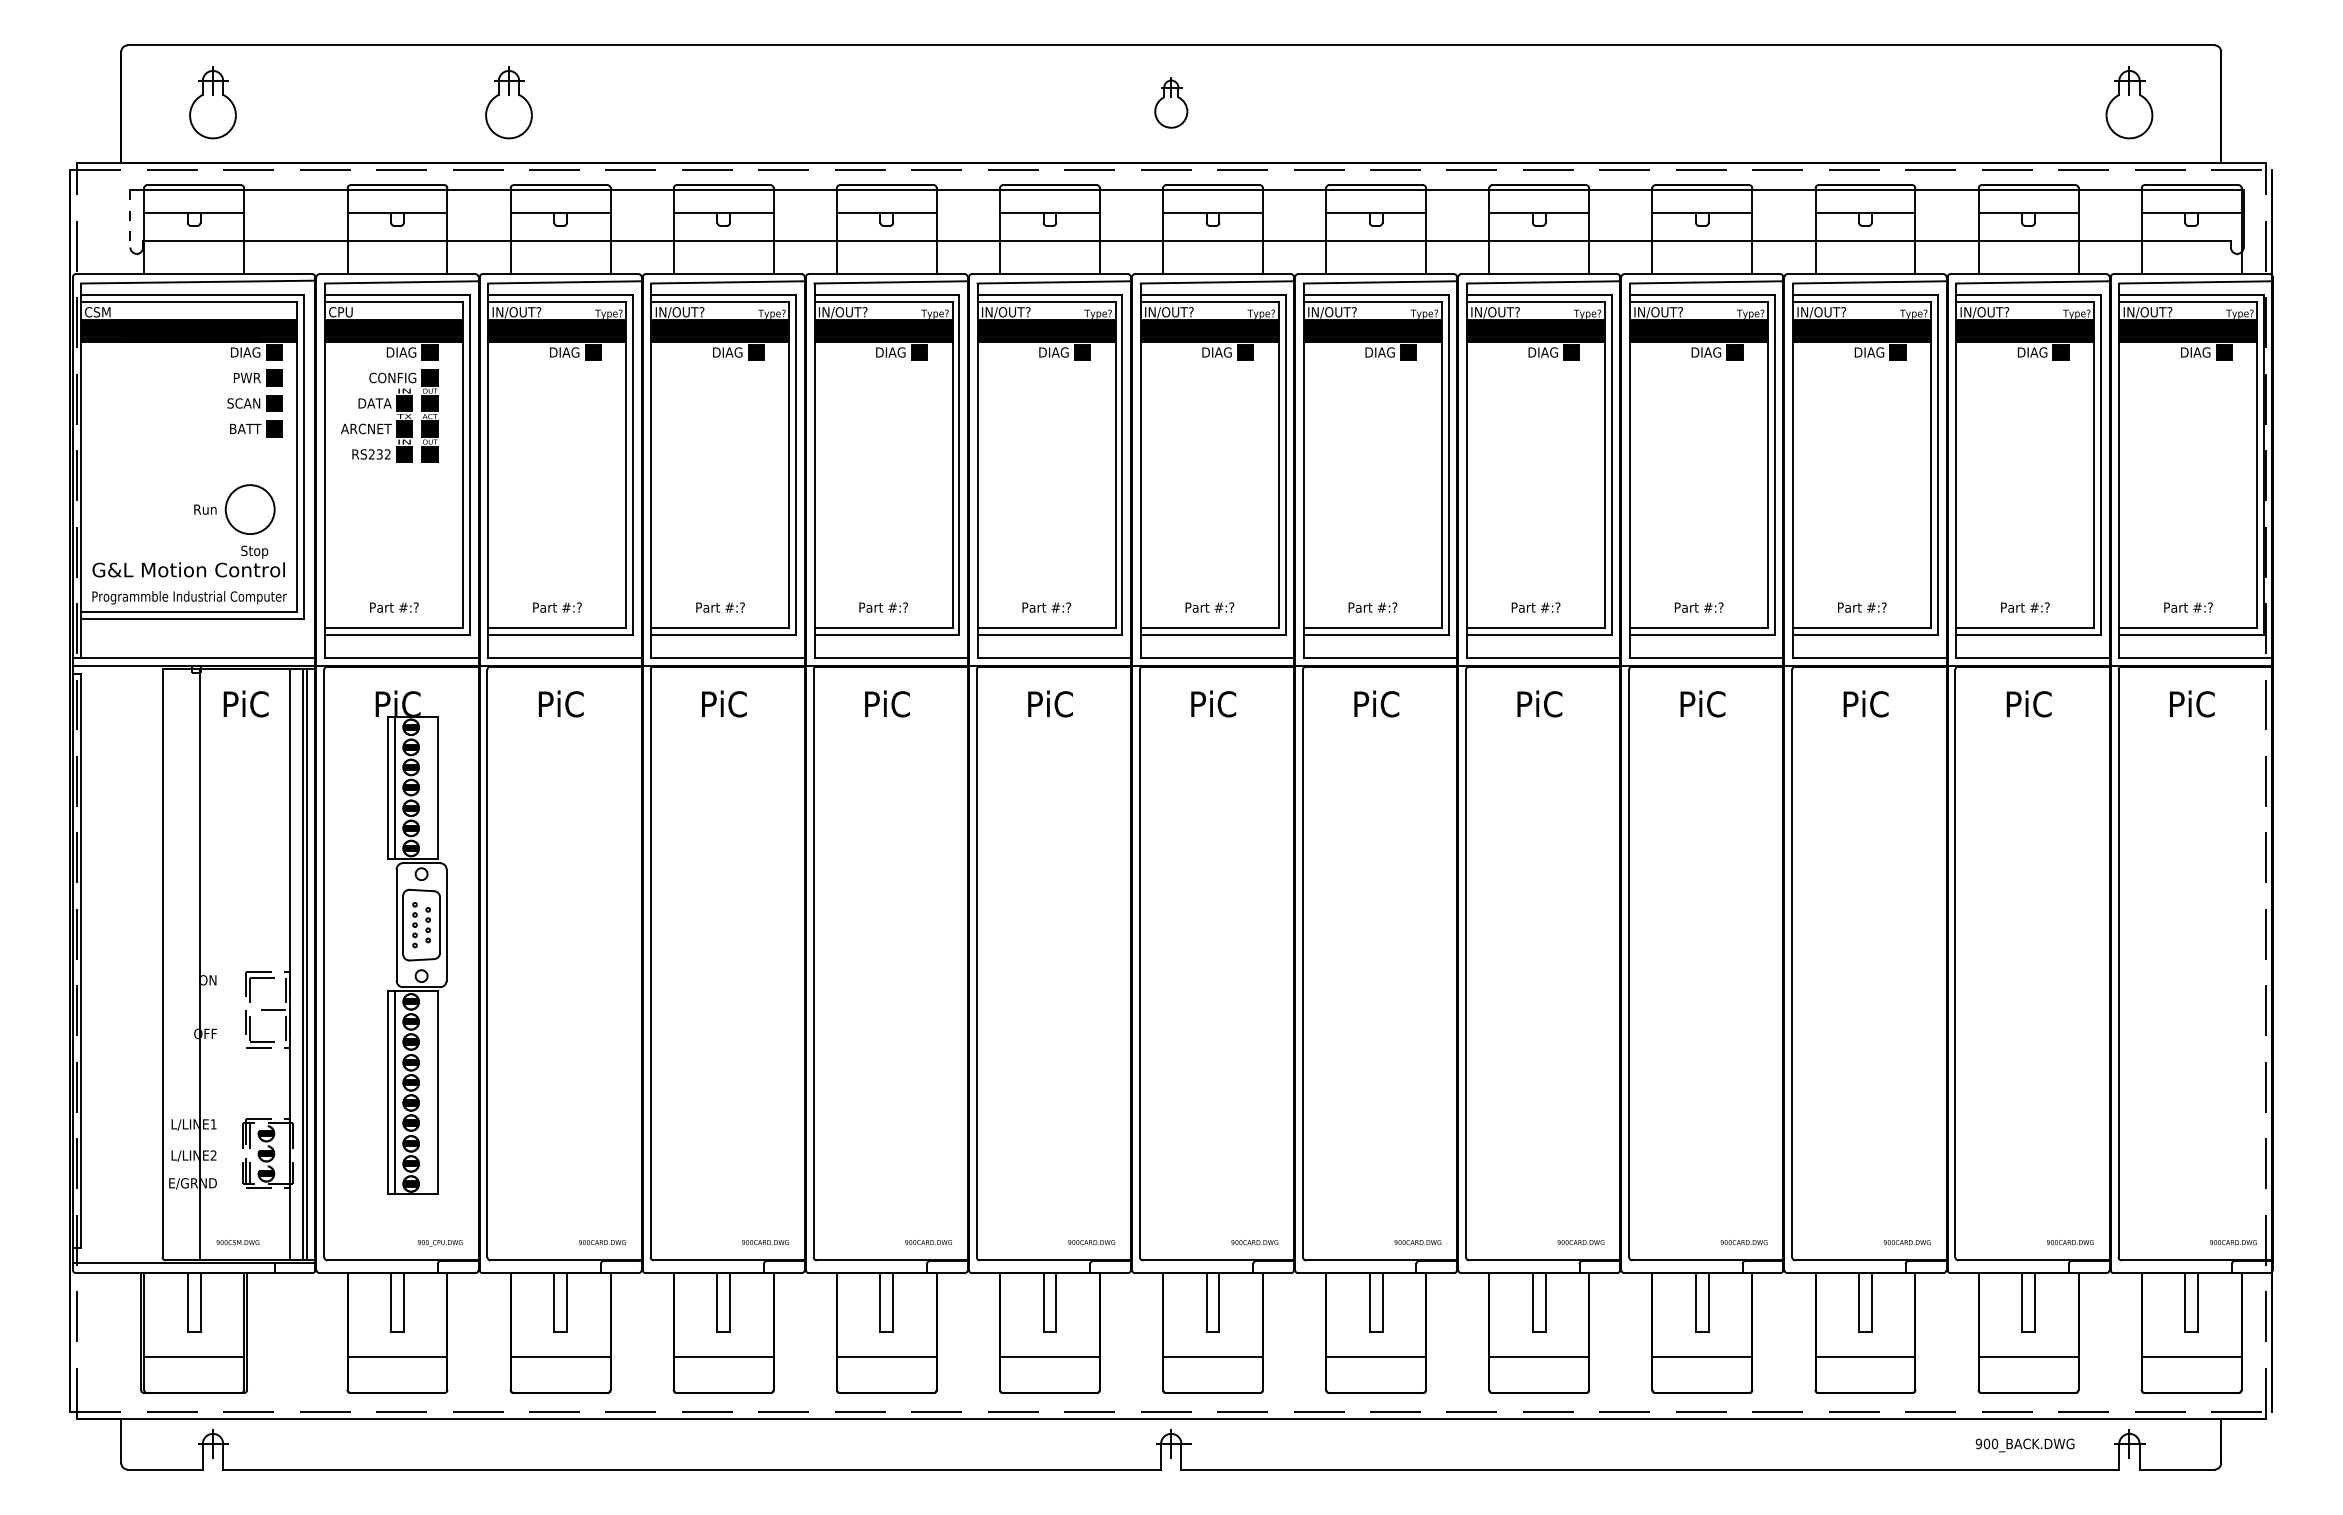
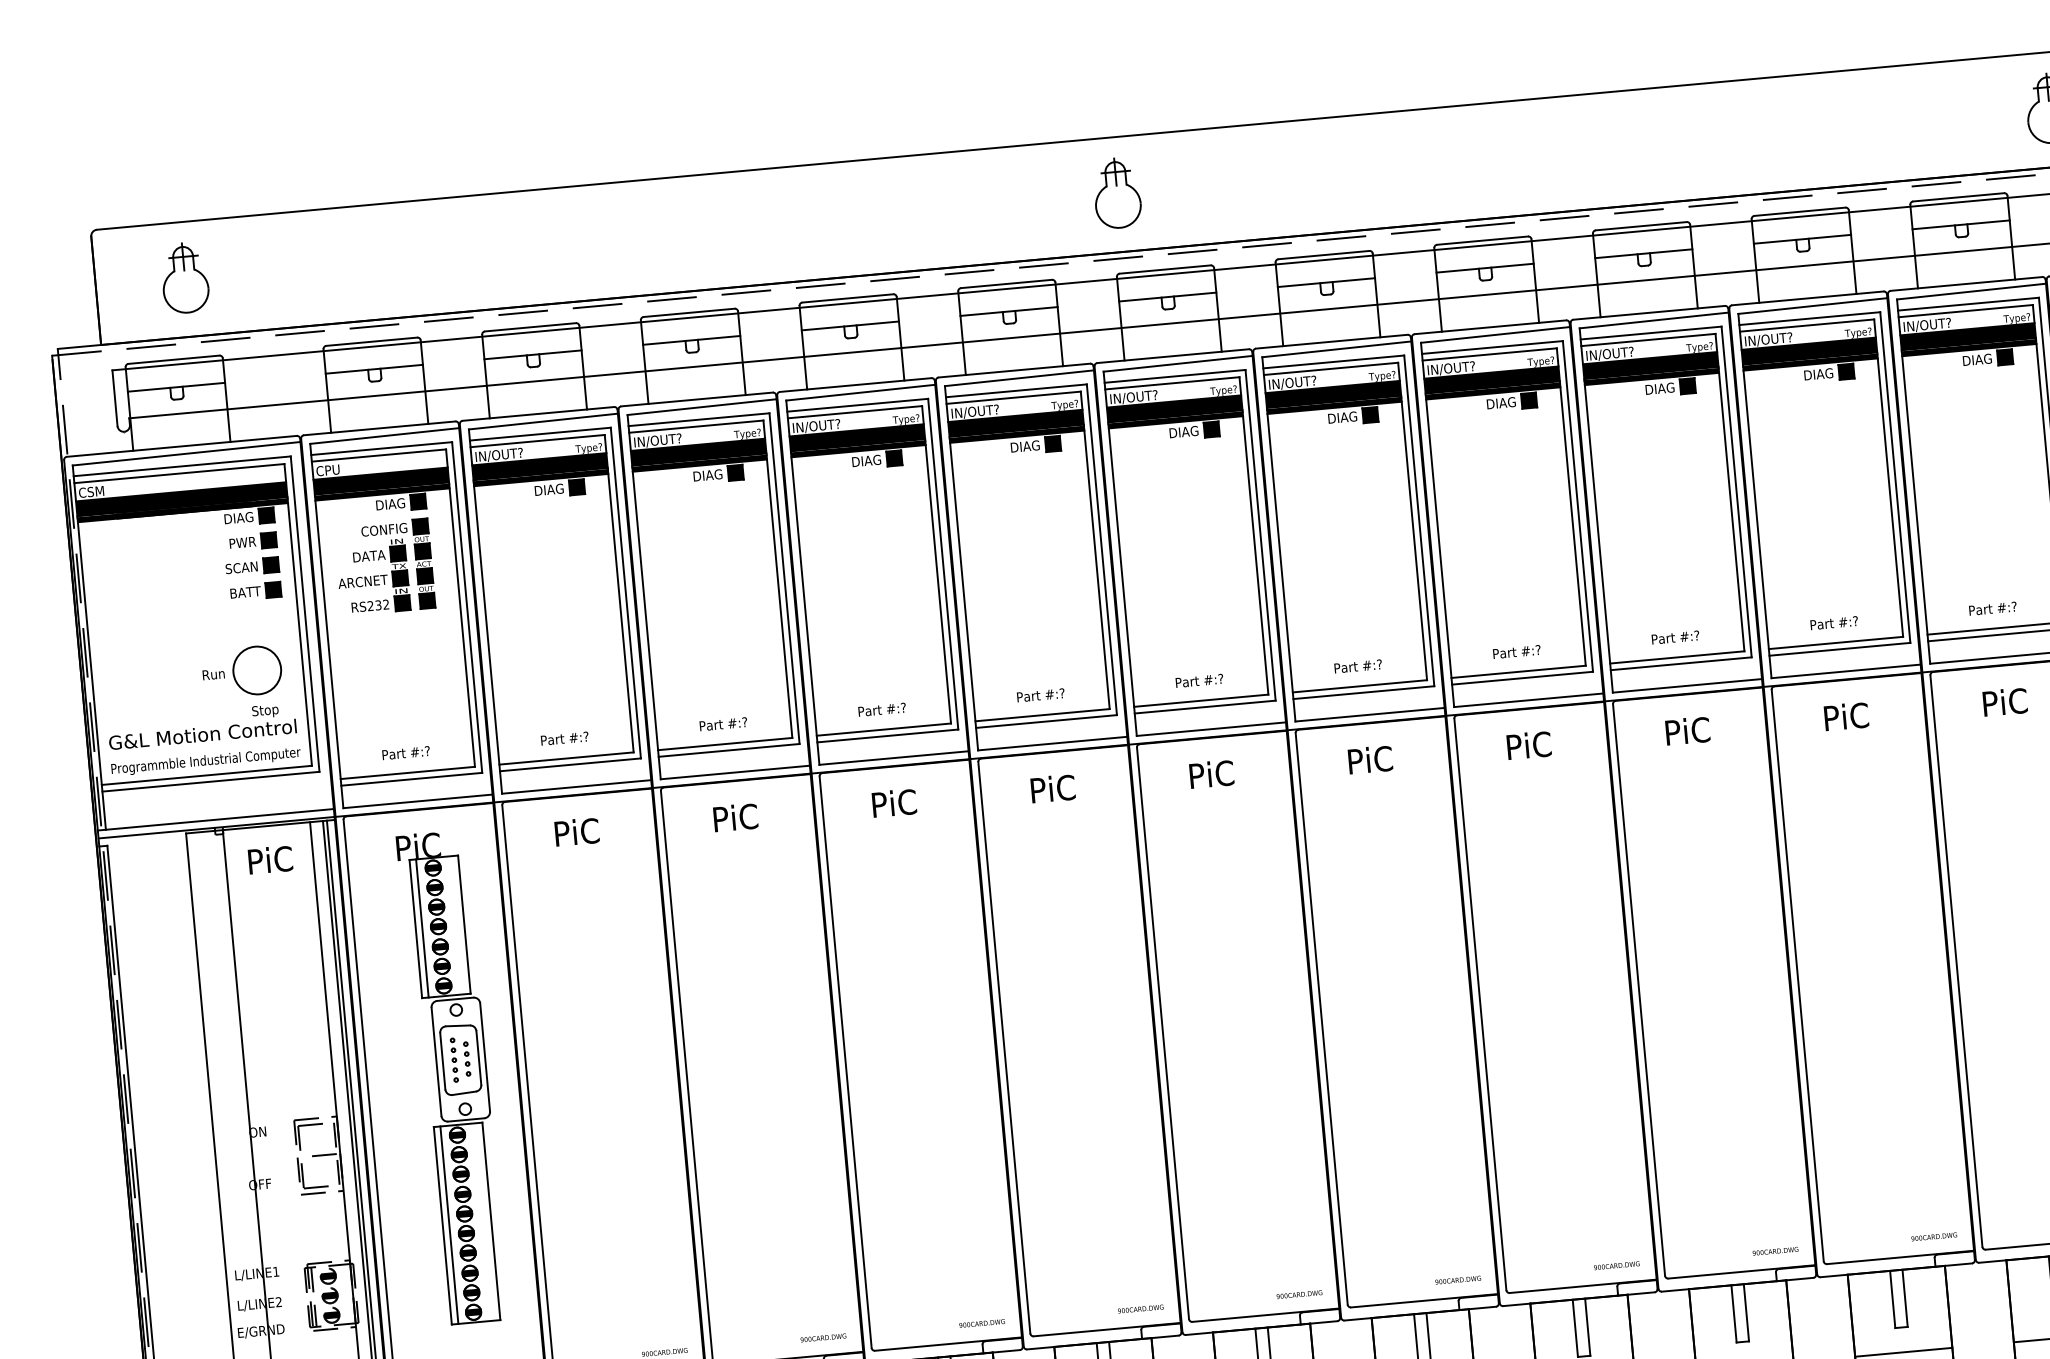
part: (508, 102) -> (472, 251), removed
part: (1171, 102) -> (1117, 192), size x1.43
line: (130, 218) -> (115, 397), dashed -> solid

